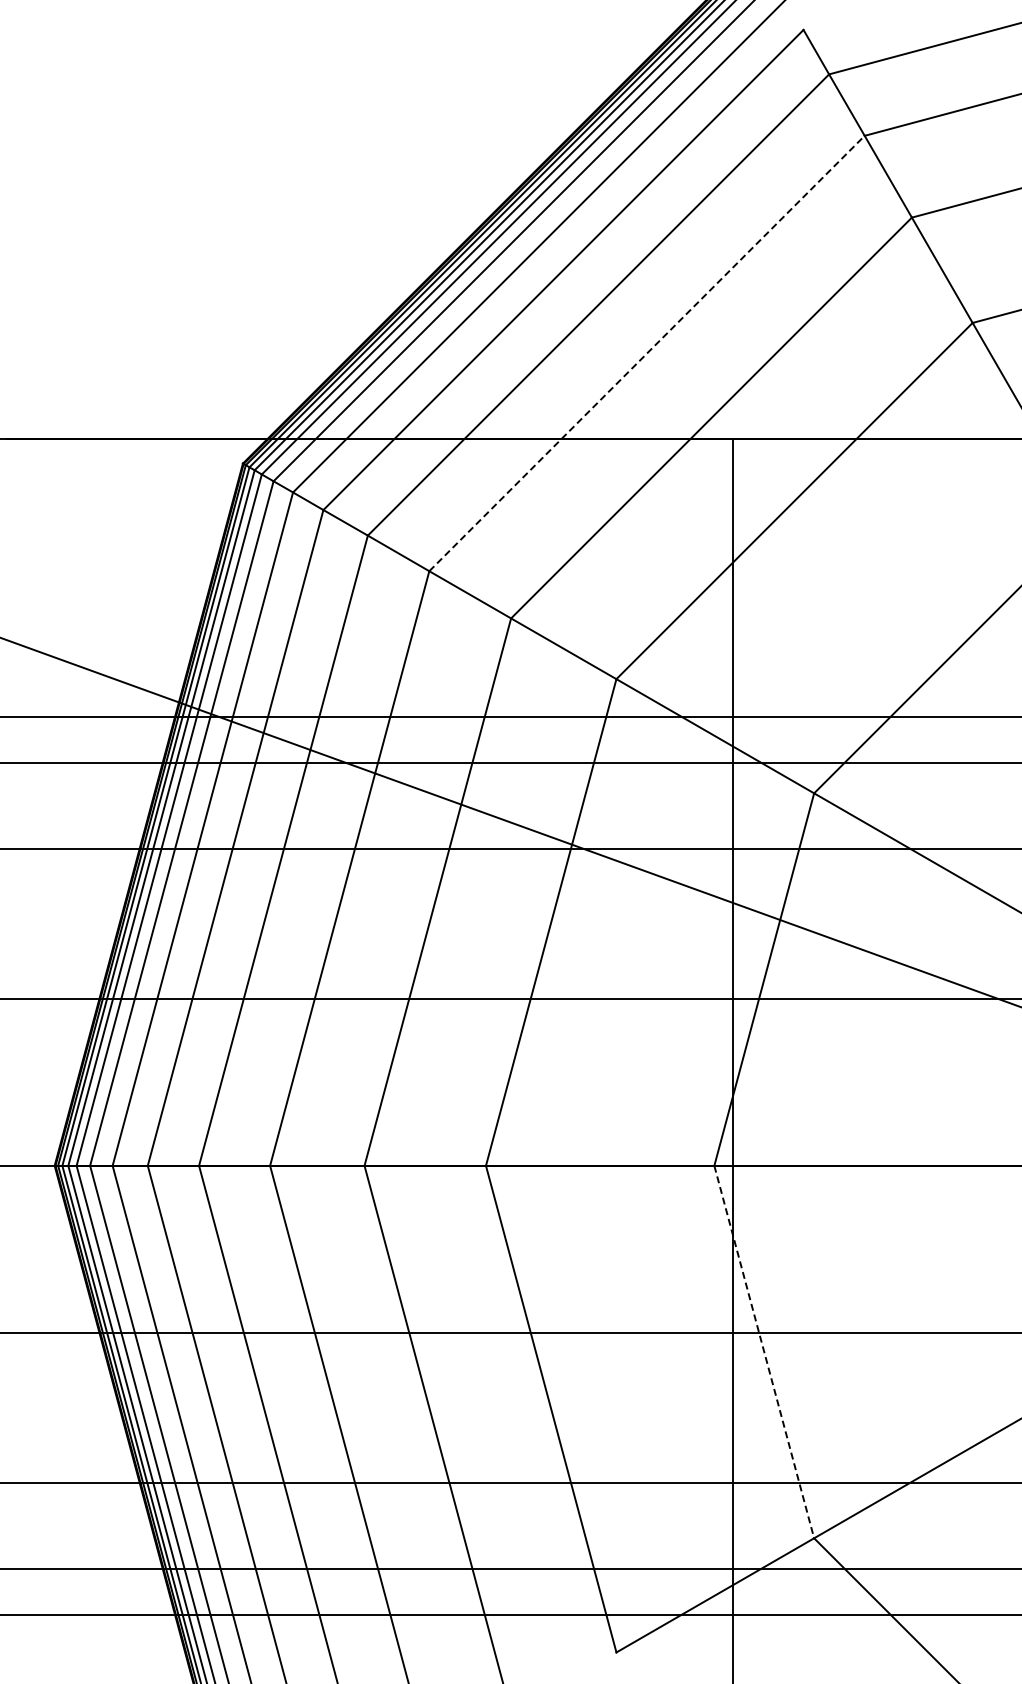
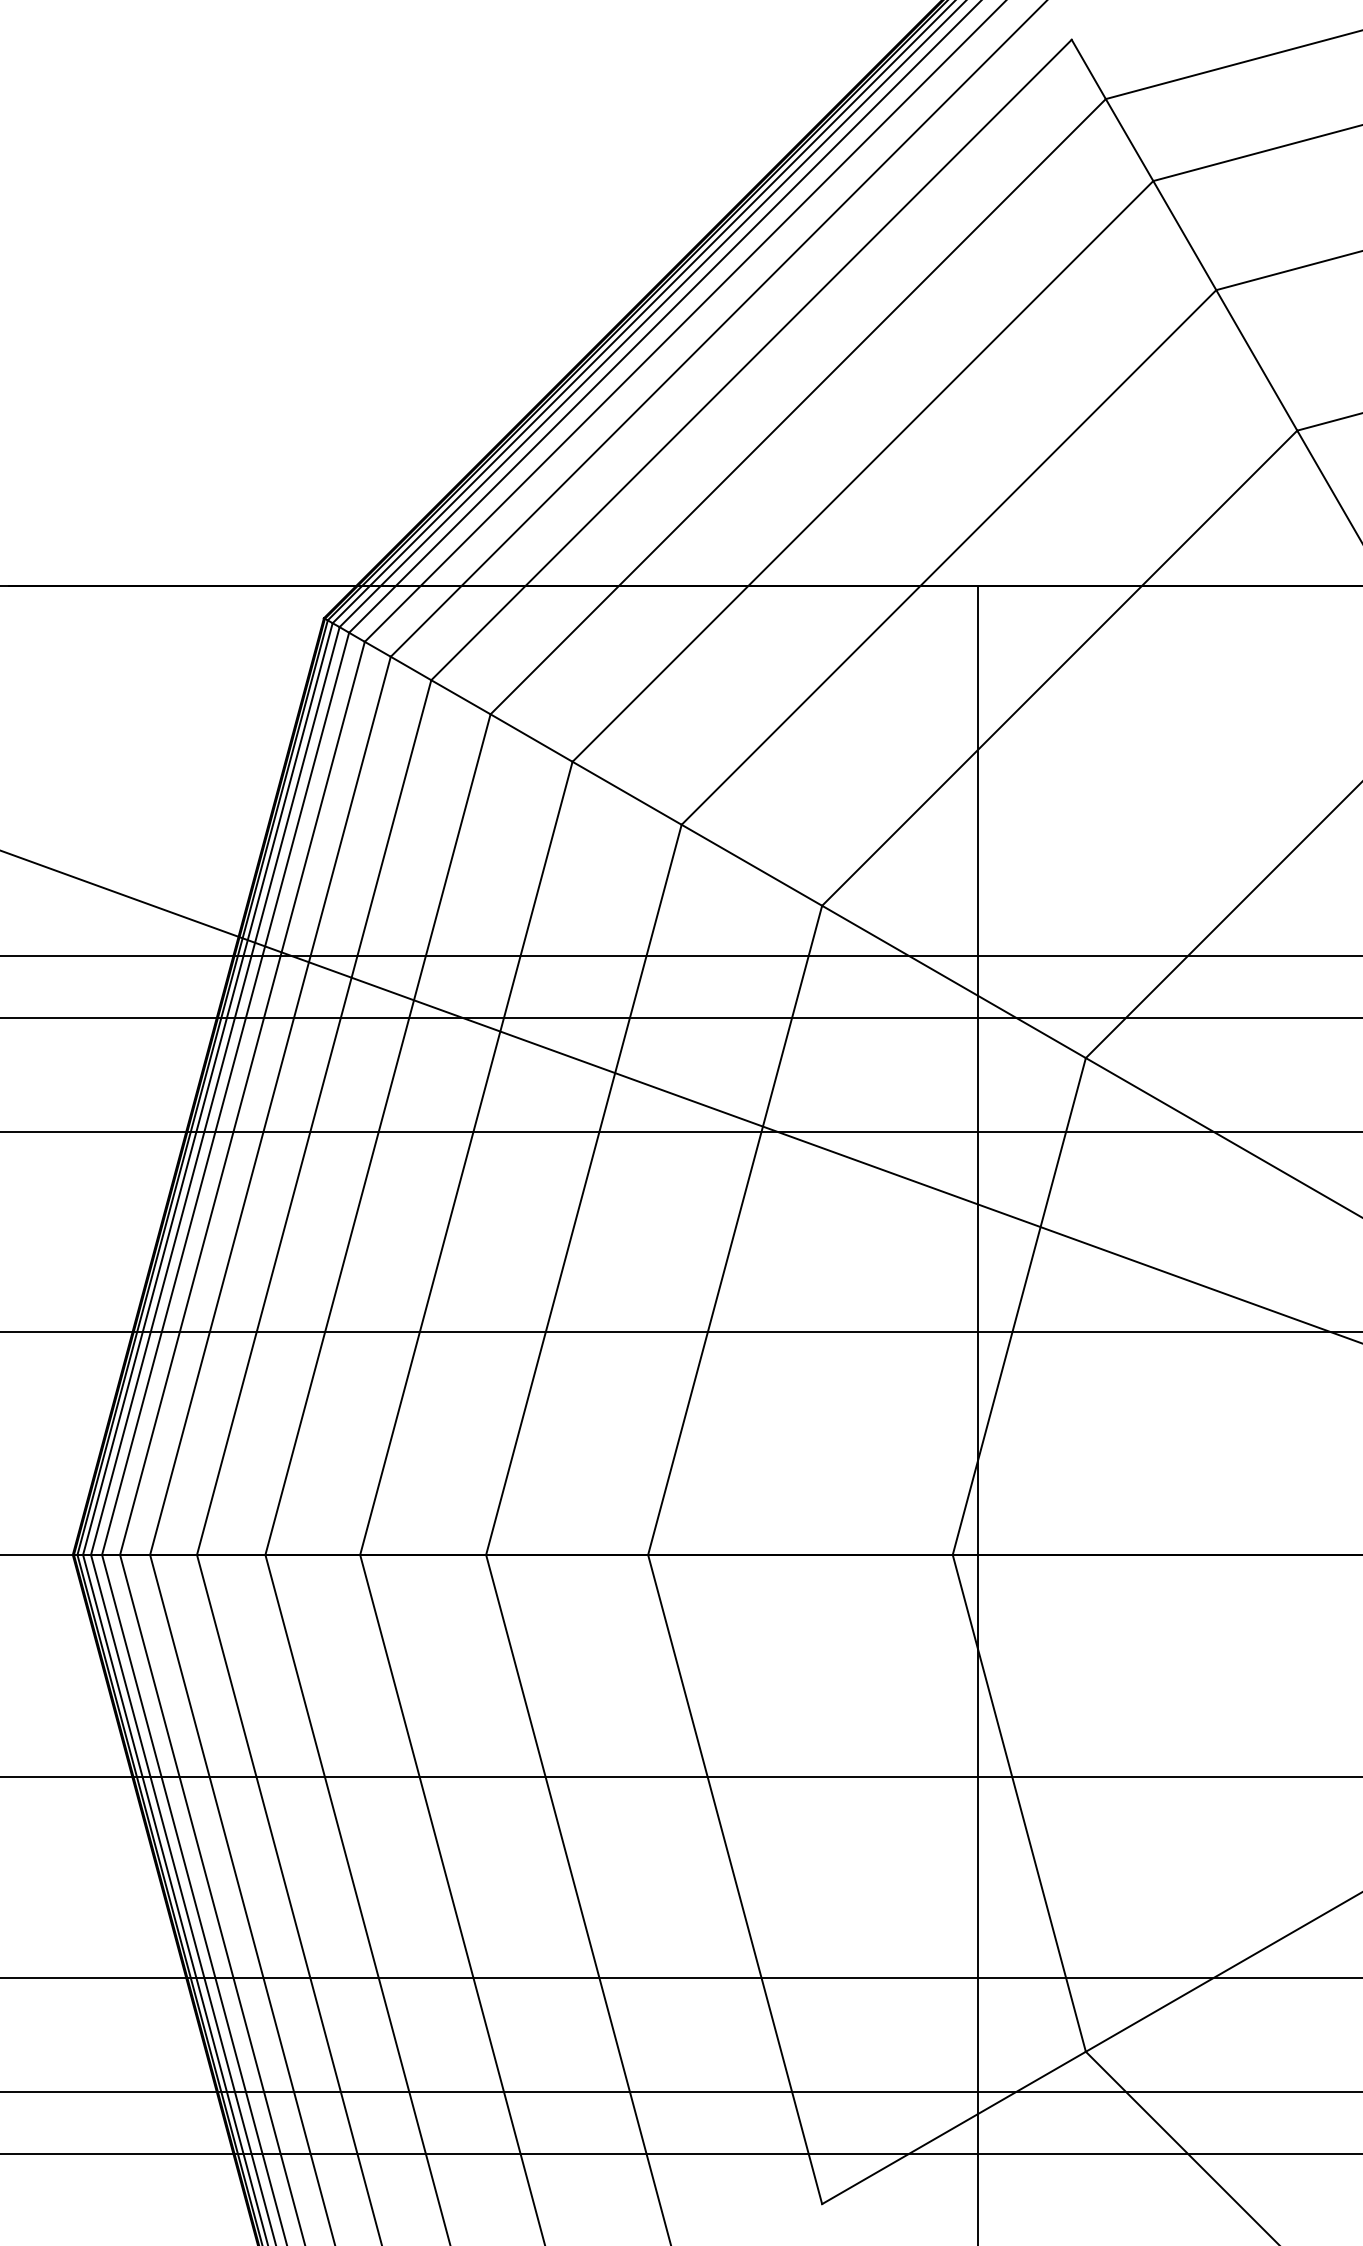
line: (647, 353) -> (863, 471), dashed -> solid
line: (764, 1352) -> (1019, 1803), dashed -> solid

